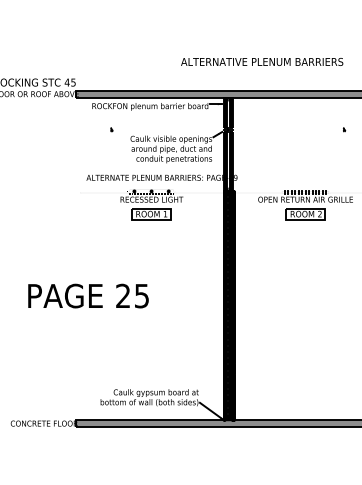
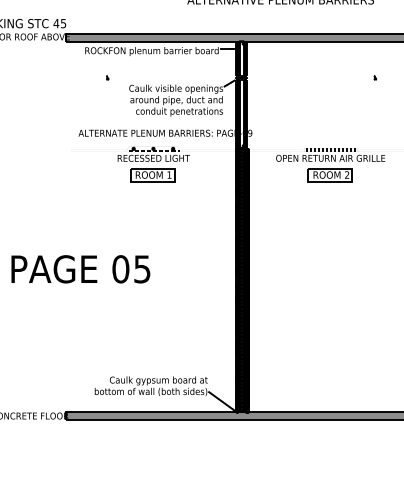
text: (123, 295) -> (121, 268), 25 -> 05

